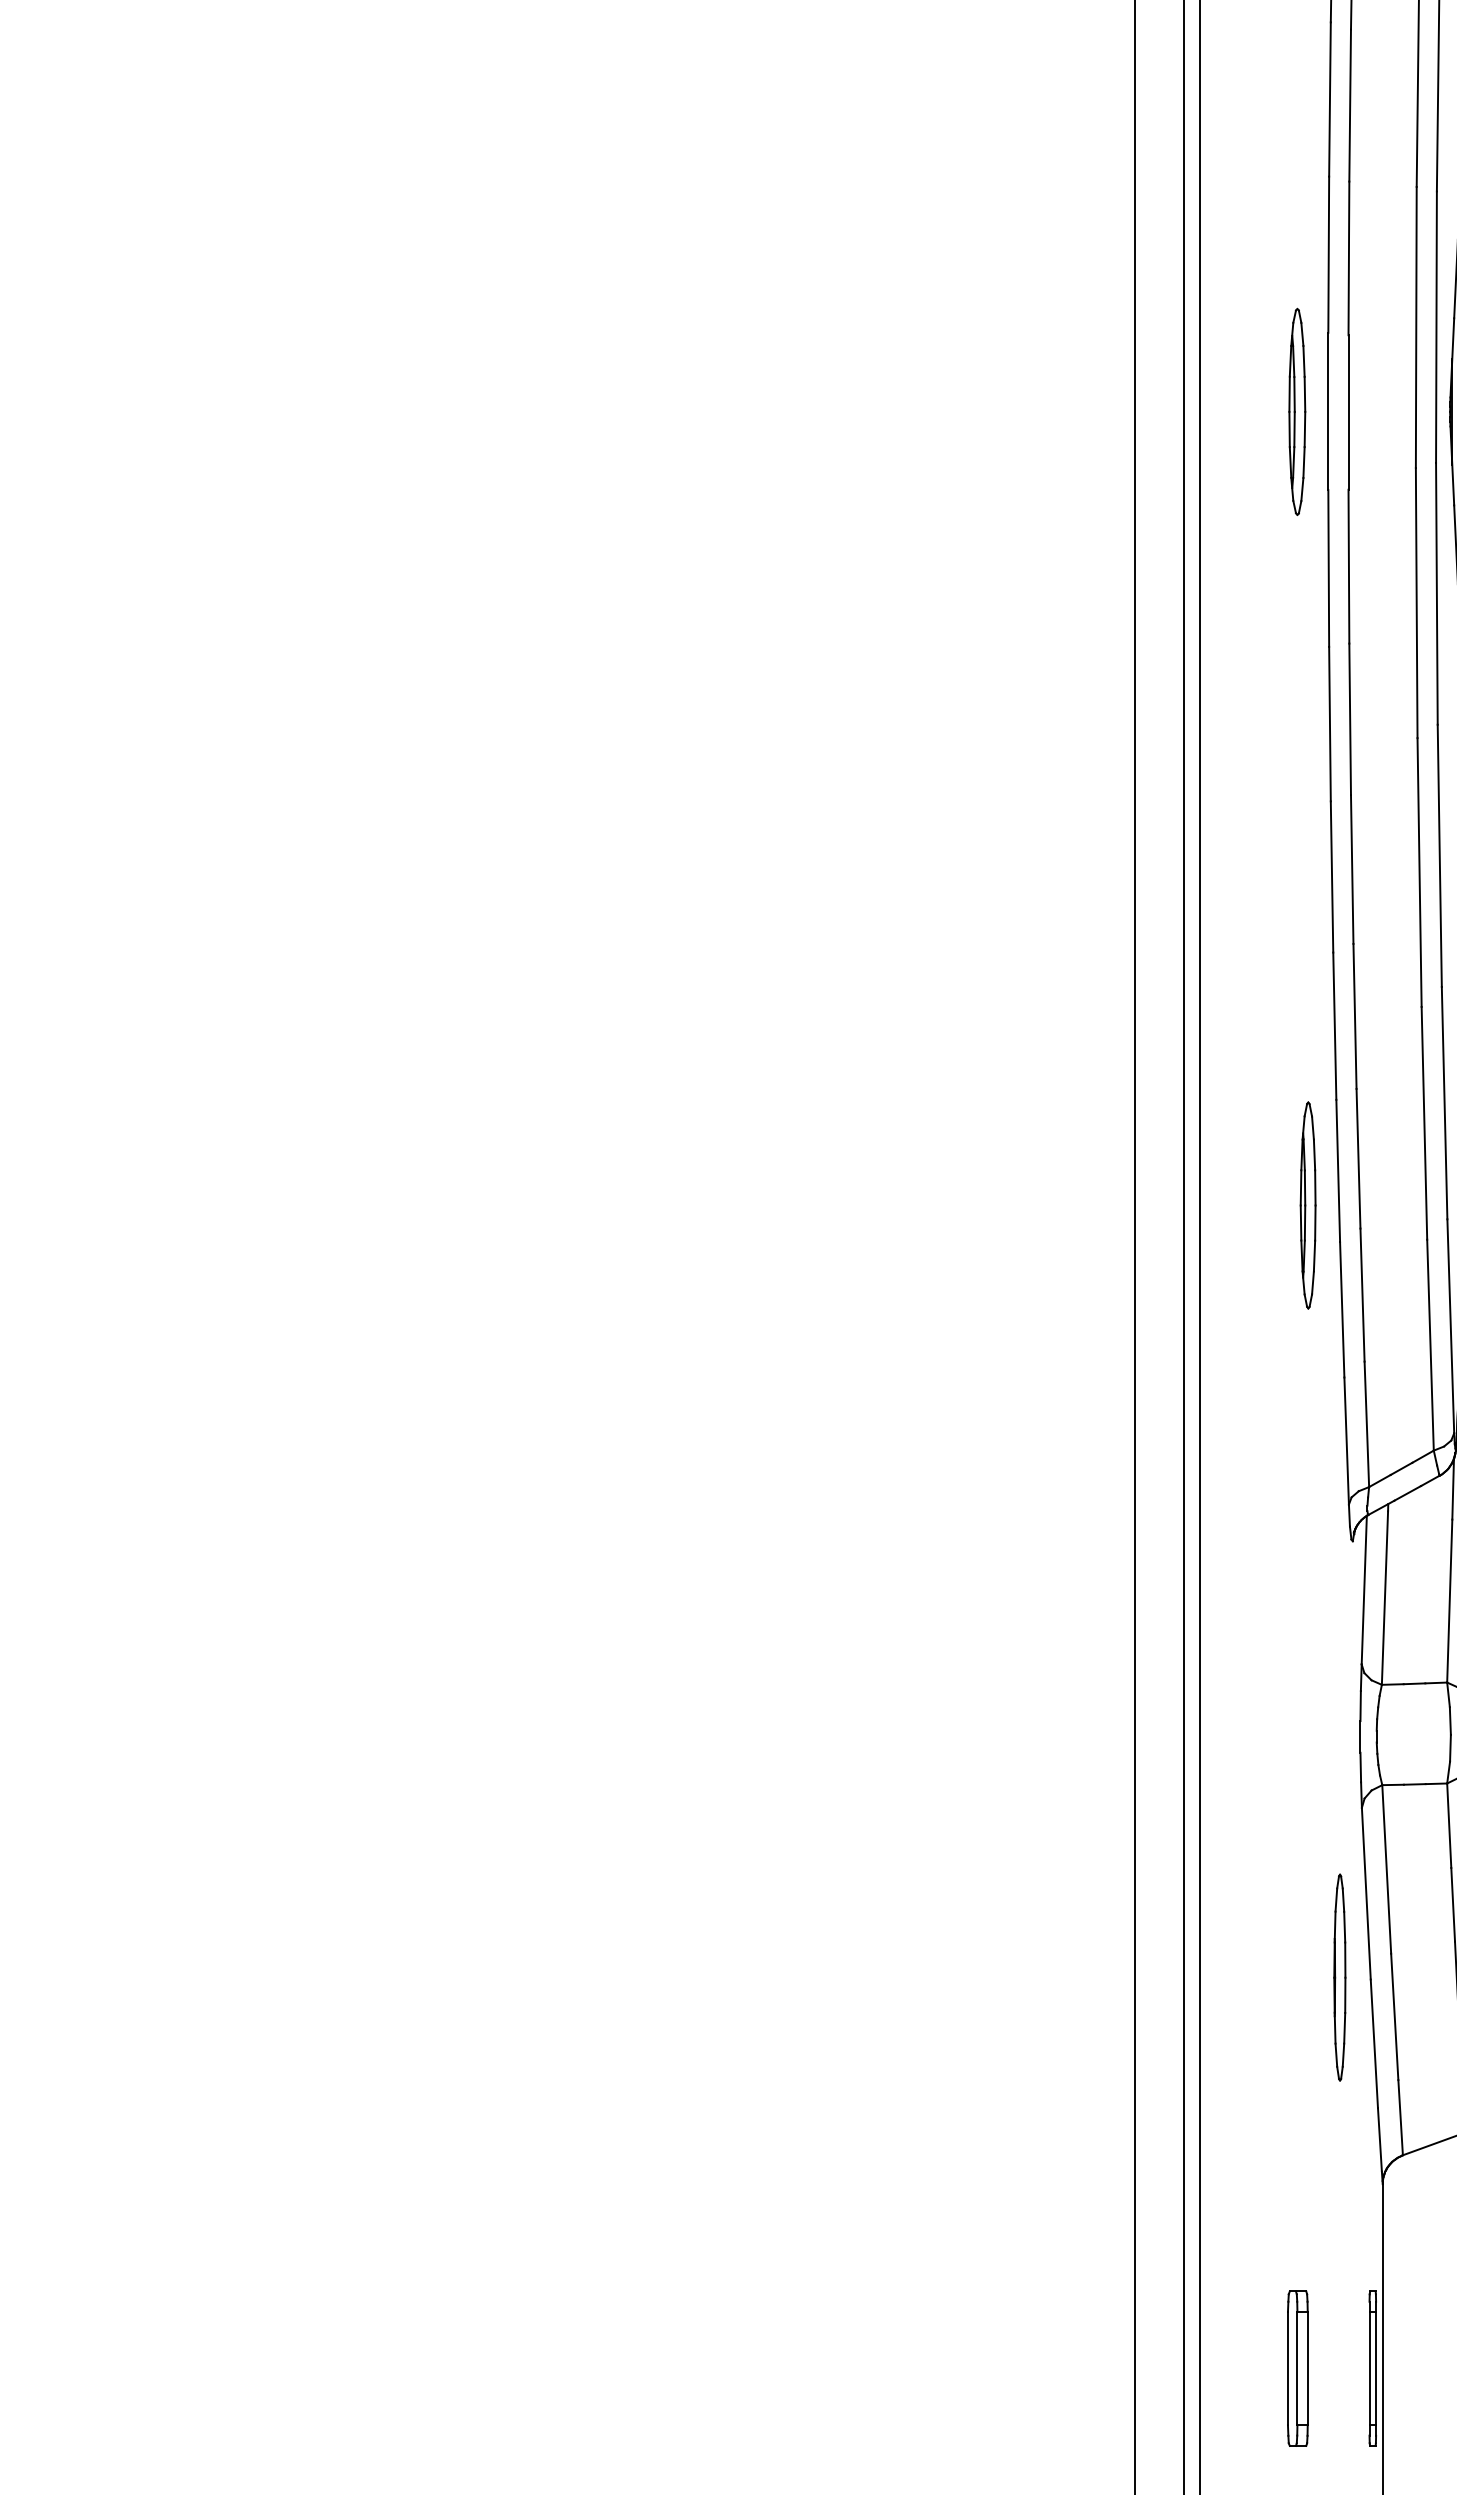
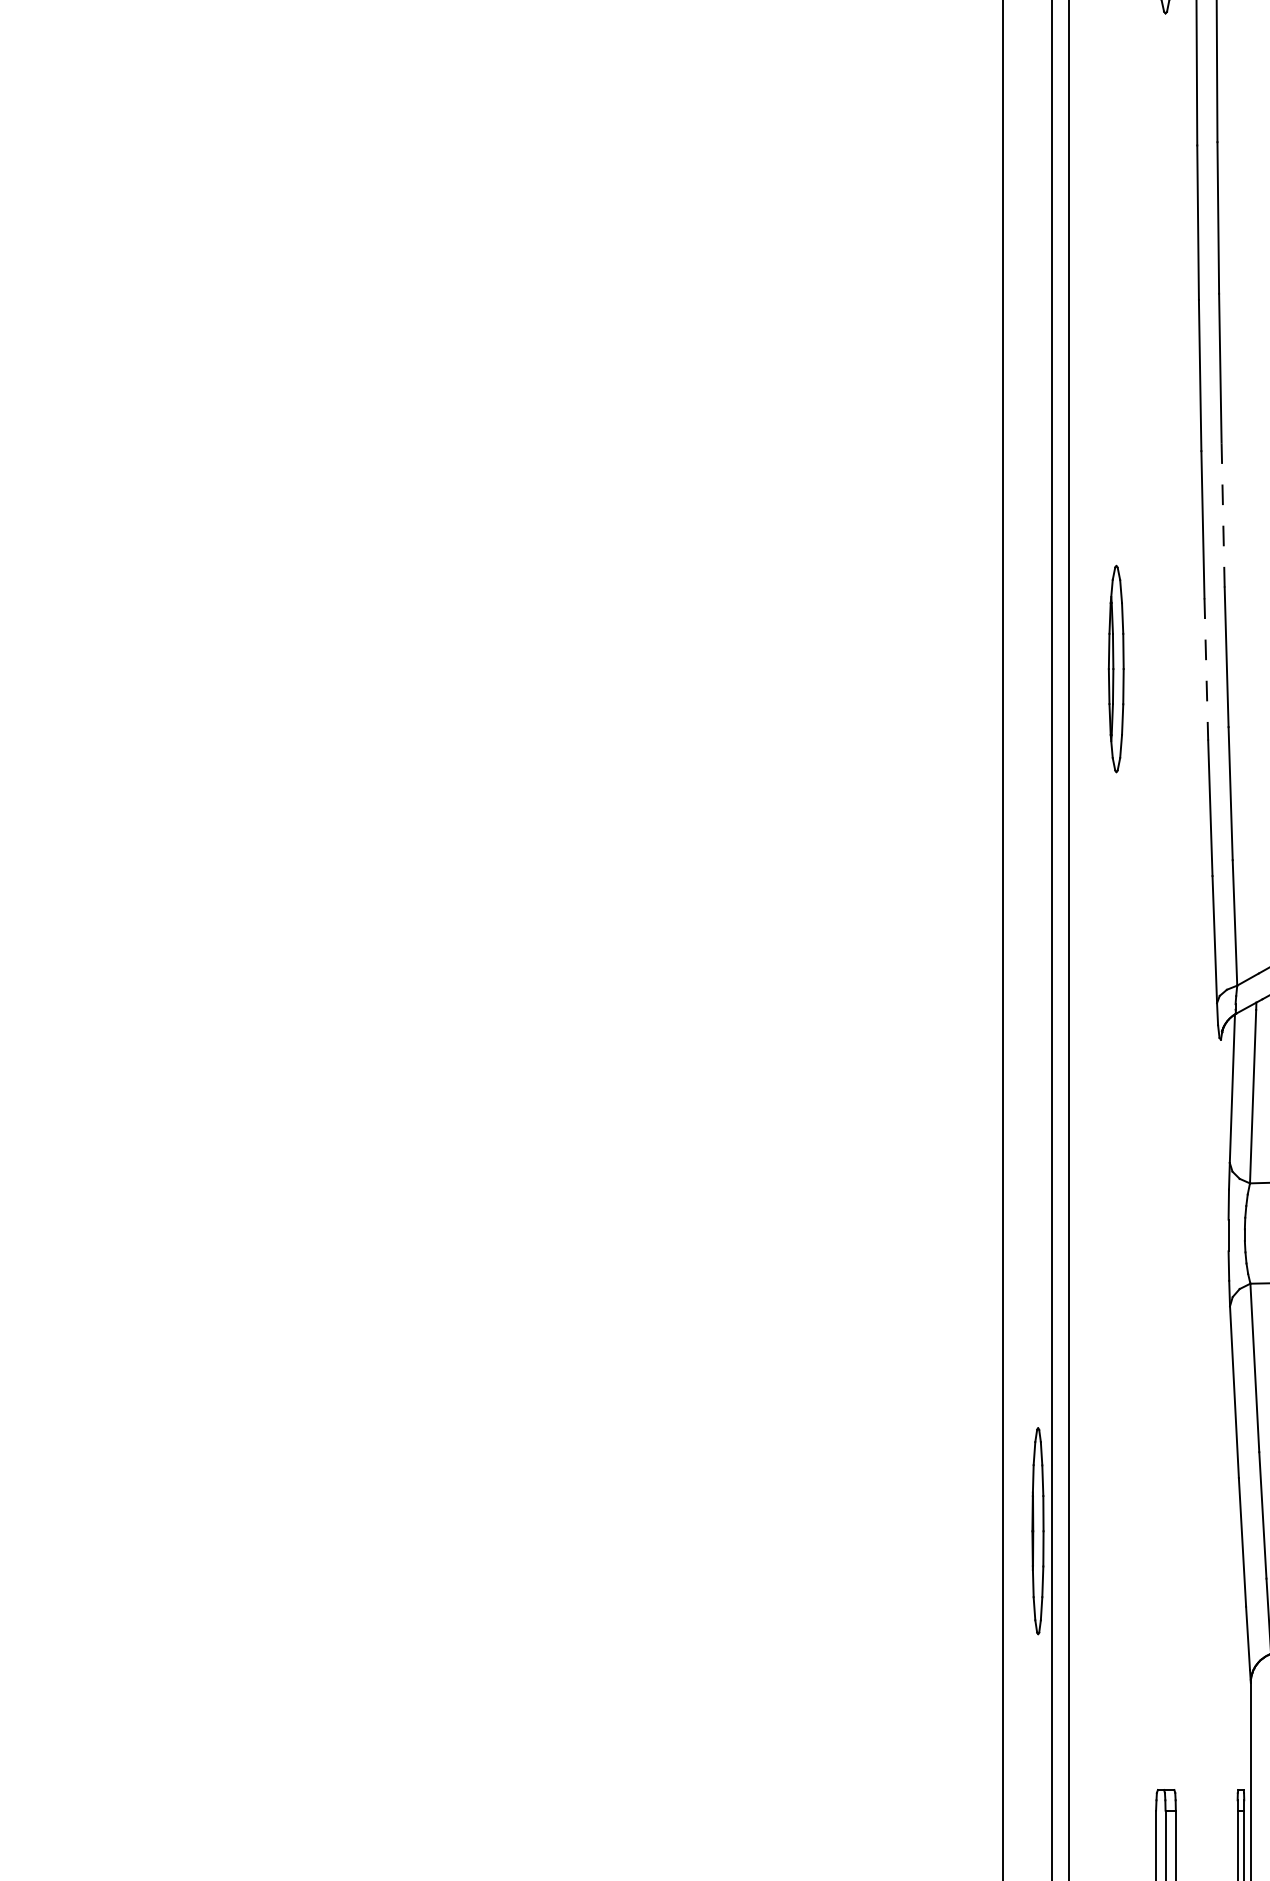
line: (1355, 1016) -> (1223, 515), solid -> dashed
line: (1338, 1171) -> (1206, 670), solid -> dashed
part: (1307, 1205) -> (1115, 669), moved
part: (1339, 1977) -> (1037, 1531), moved

